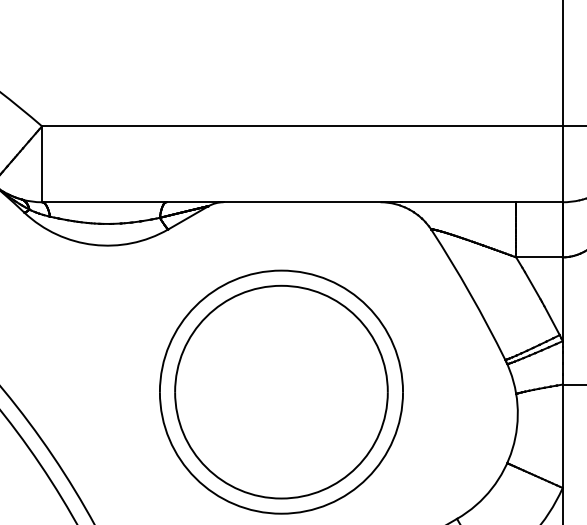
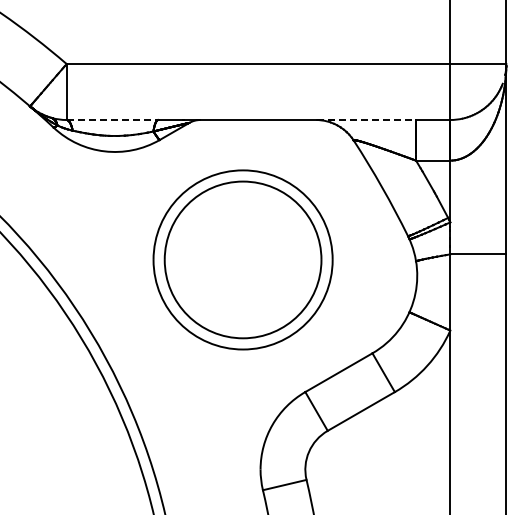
line: (104, 202) -> (112, 120), solid -> dashed
line: (450, 202) -> (367, 120), solid -> dashed

